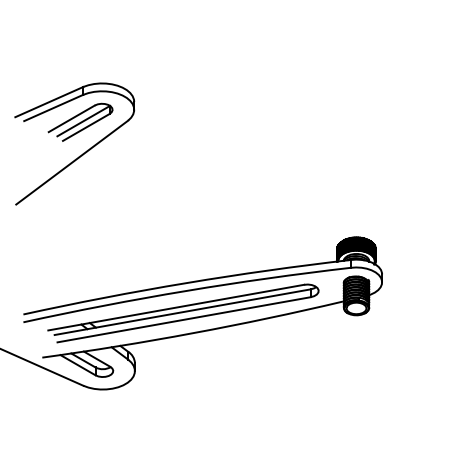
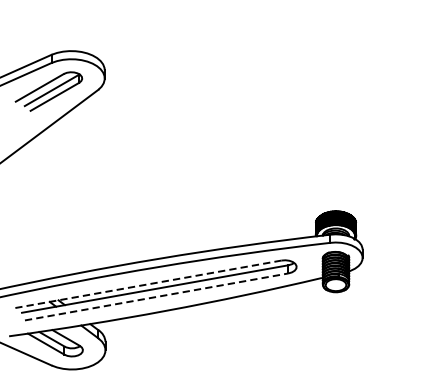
line: (176, 307) -> (148, 284), solid -> dashed
line: (184, 319) -> (157, 296), solid -> dashed

